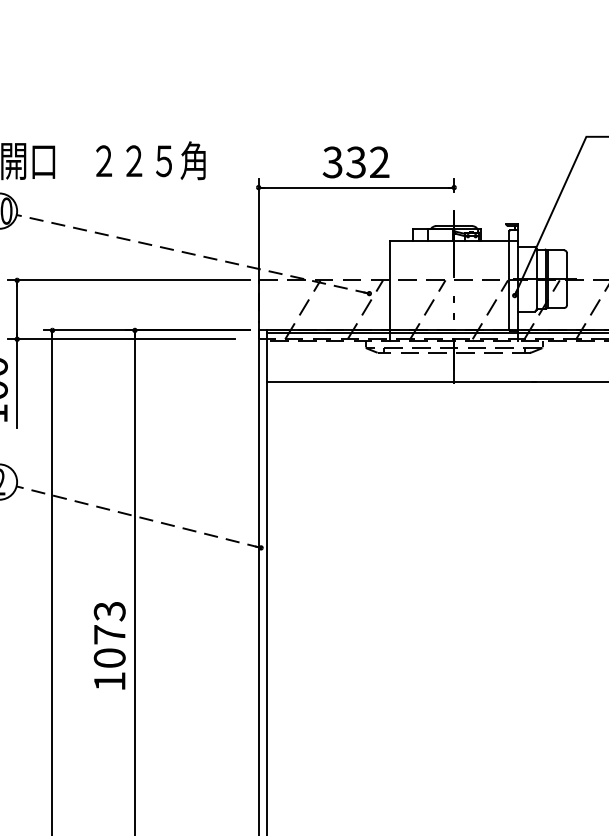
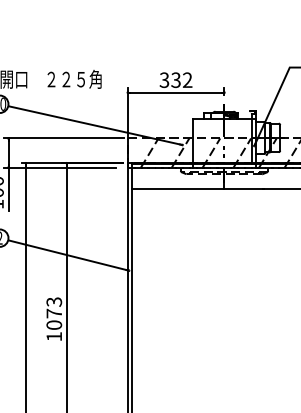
line: (191, 254) -> (94, 125), dashed -> solid
line: (138, 517) -> (68, 255), dashed -> solid

